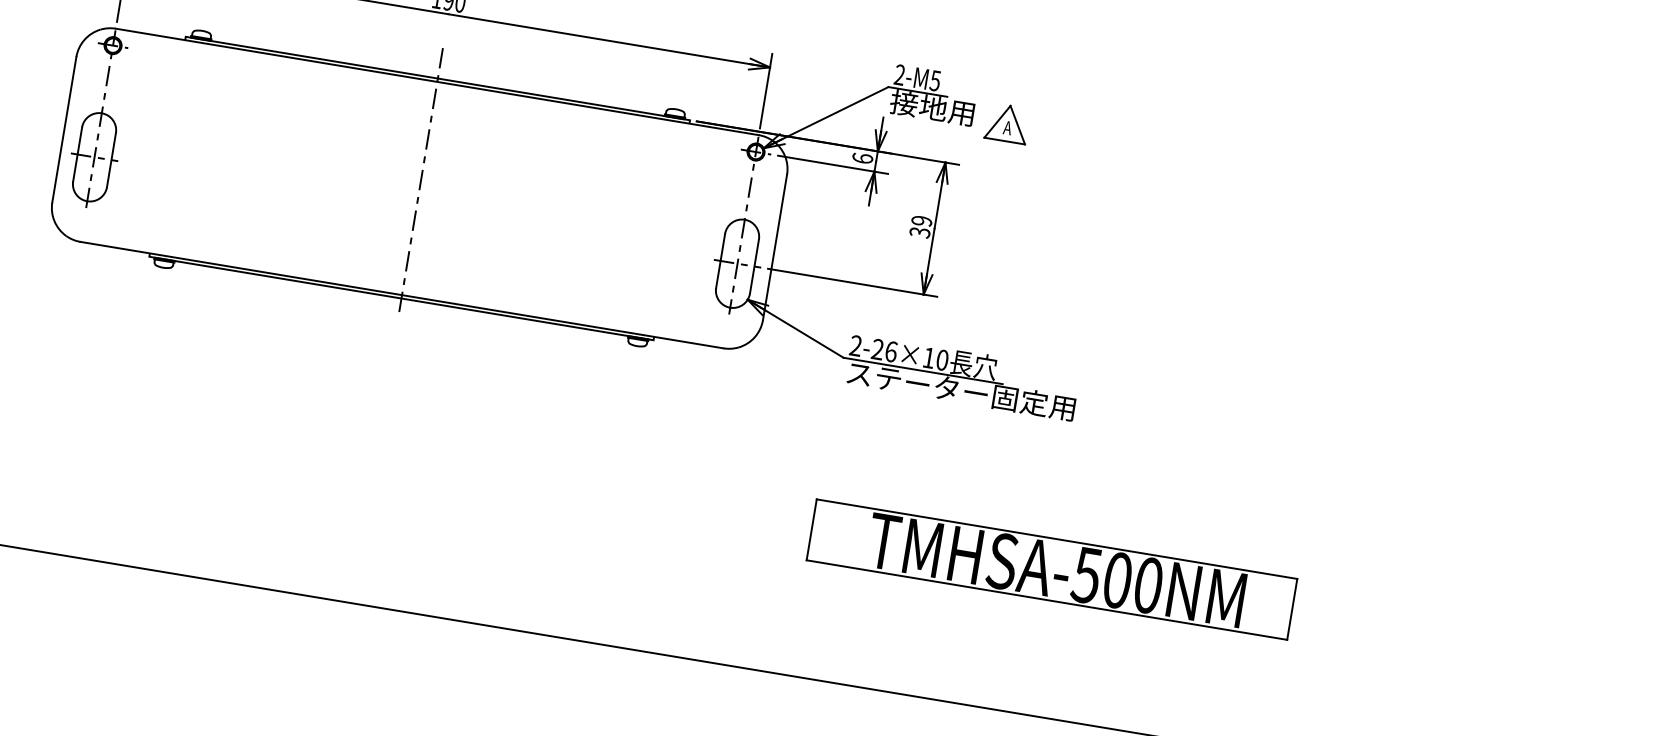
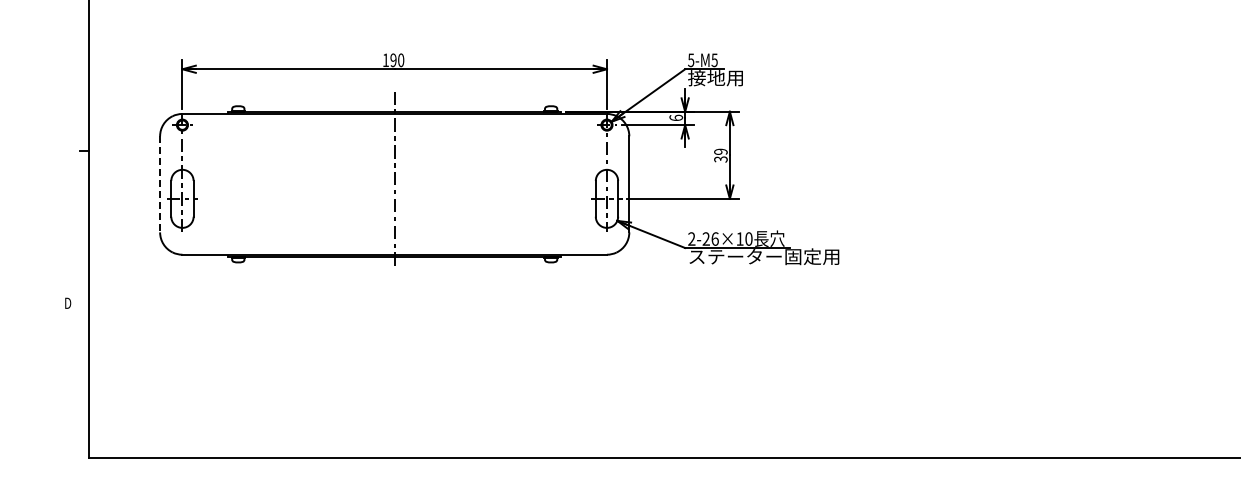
text: (900, 75) -> (691, 60), 2-M5 -> 5-M5
part: (1007, 122) -> (765, 79), removed
line: (64, 130) -> (160, 184), solid -> dashed
part: (1051, 568) -> (841, 361), removed

